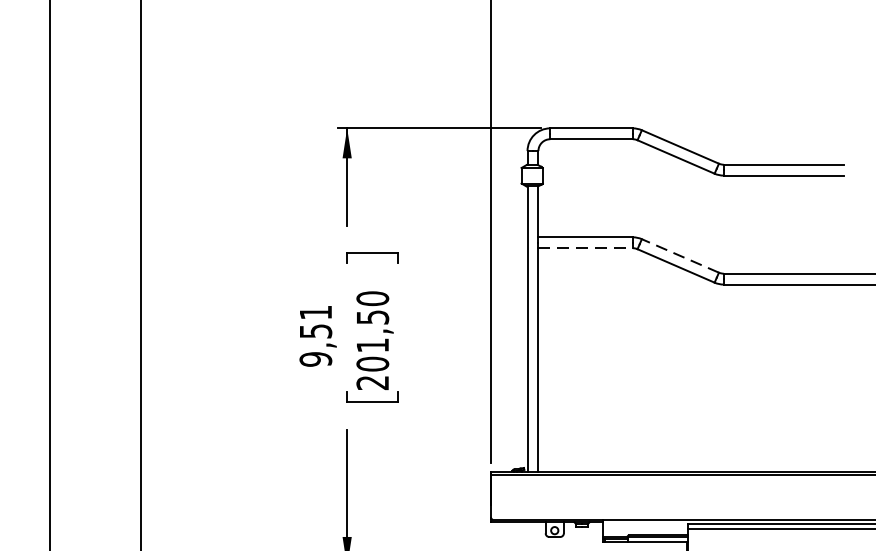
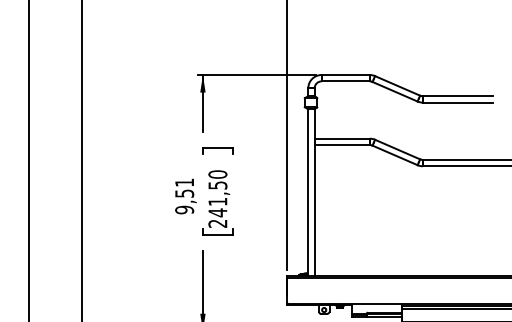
line: (586, 248) -> (342, 145), dashed -> solid
line: (680, 255) -> (397, 149), dashed -> solid
text: (372, 363) -> (217, 212), 201,50 -> 241,50

